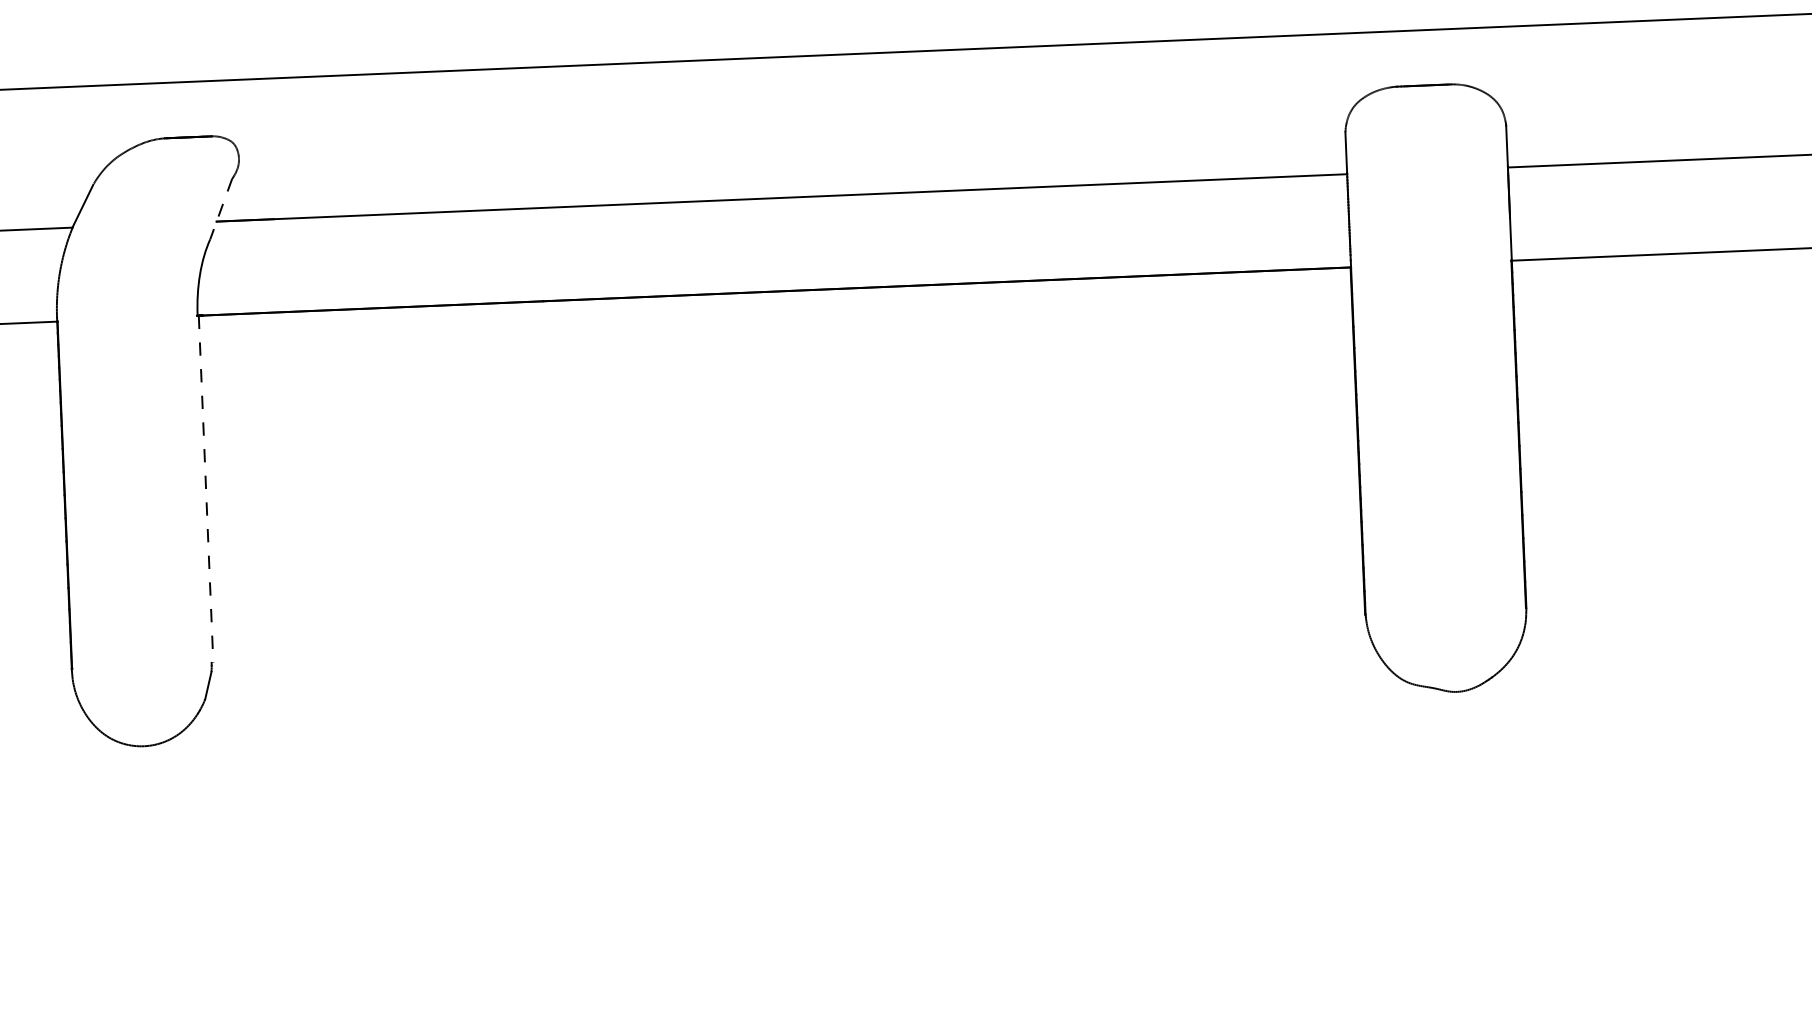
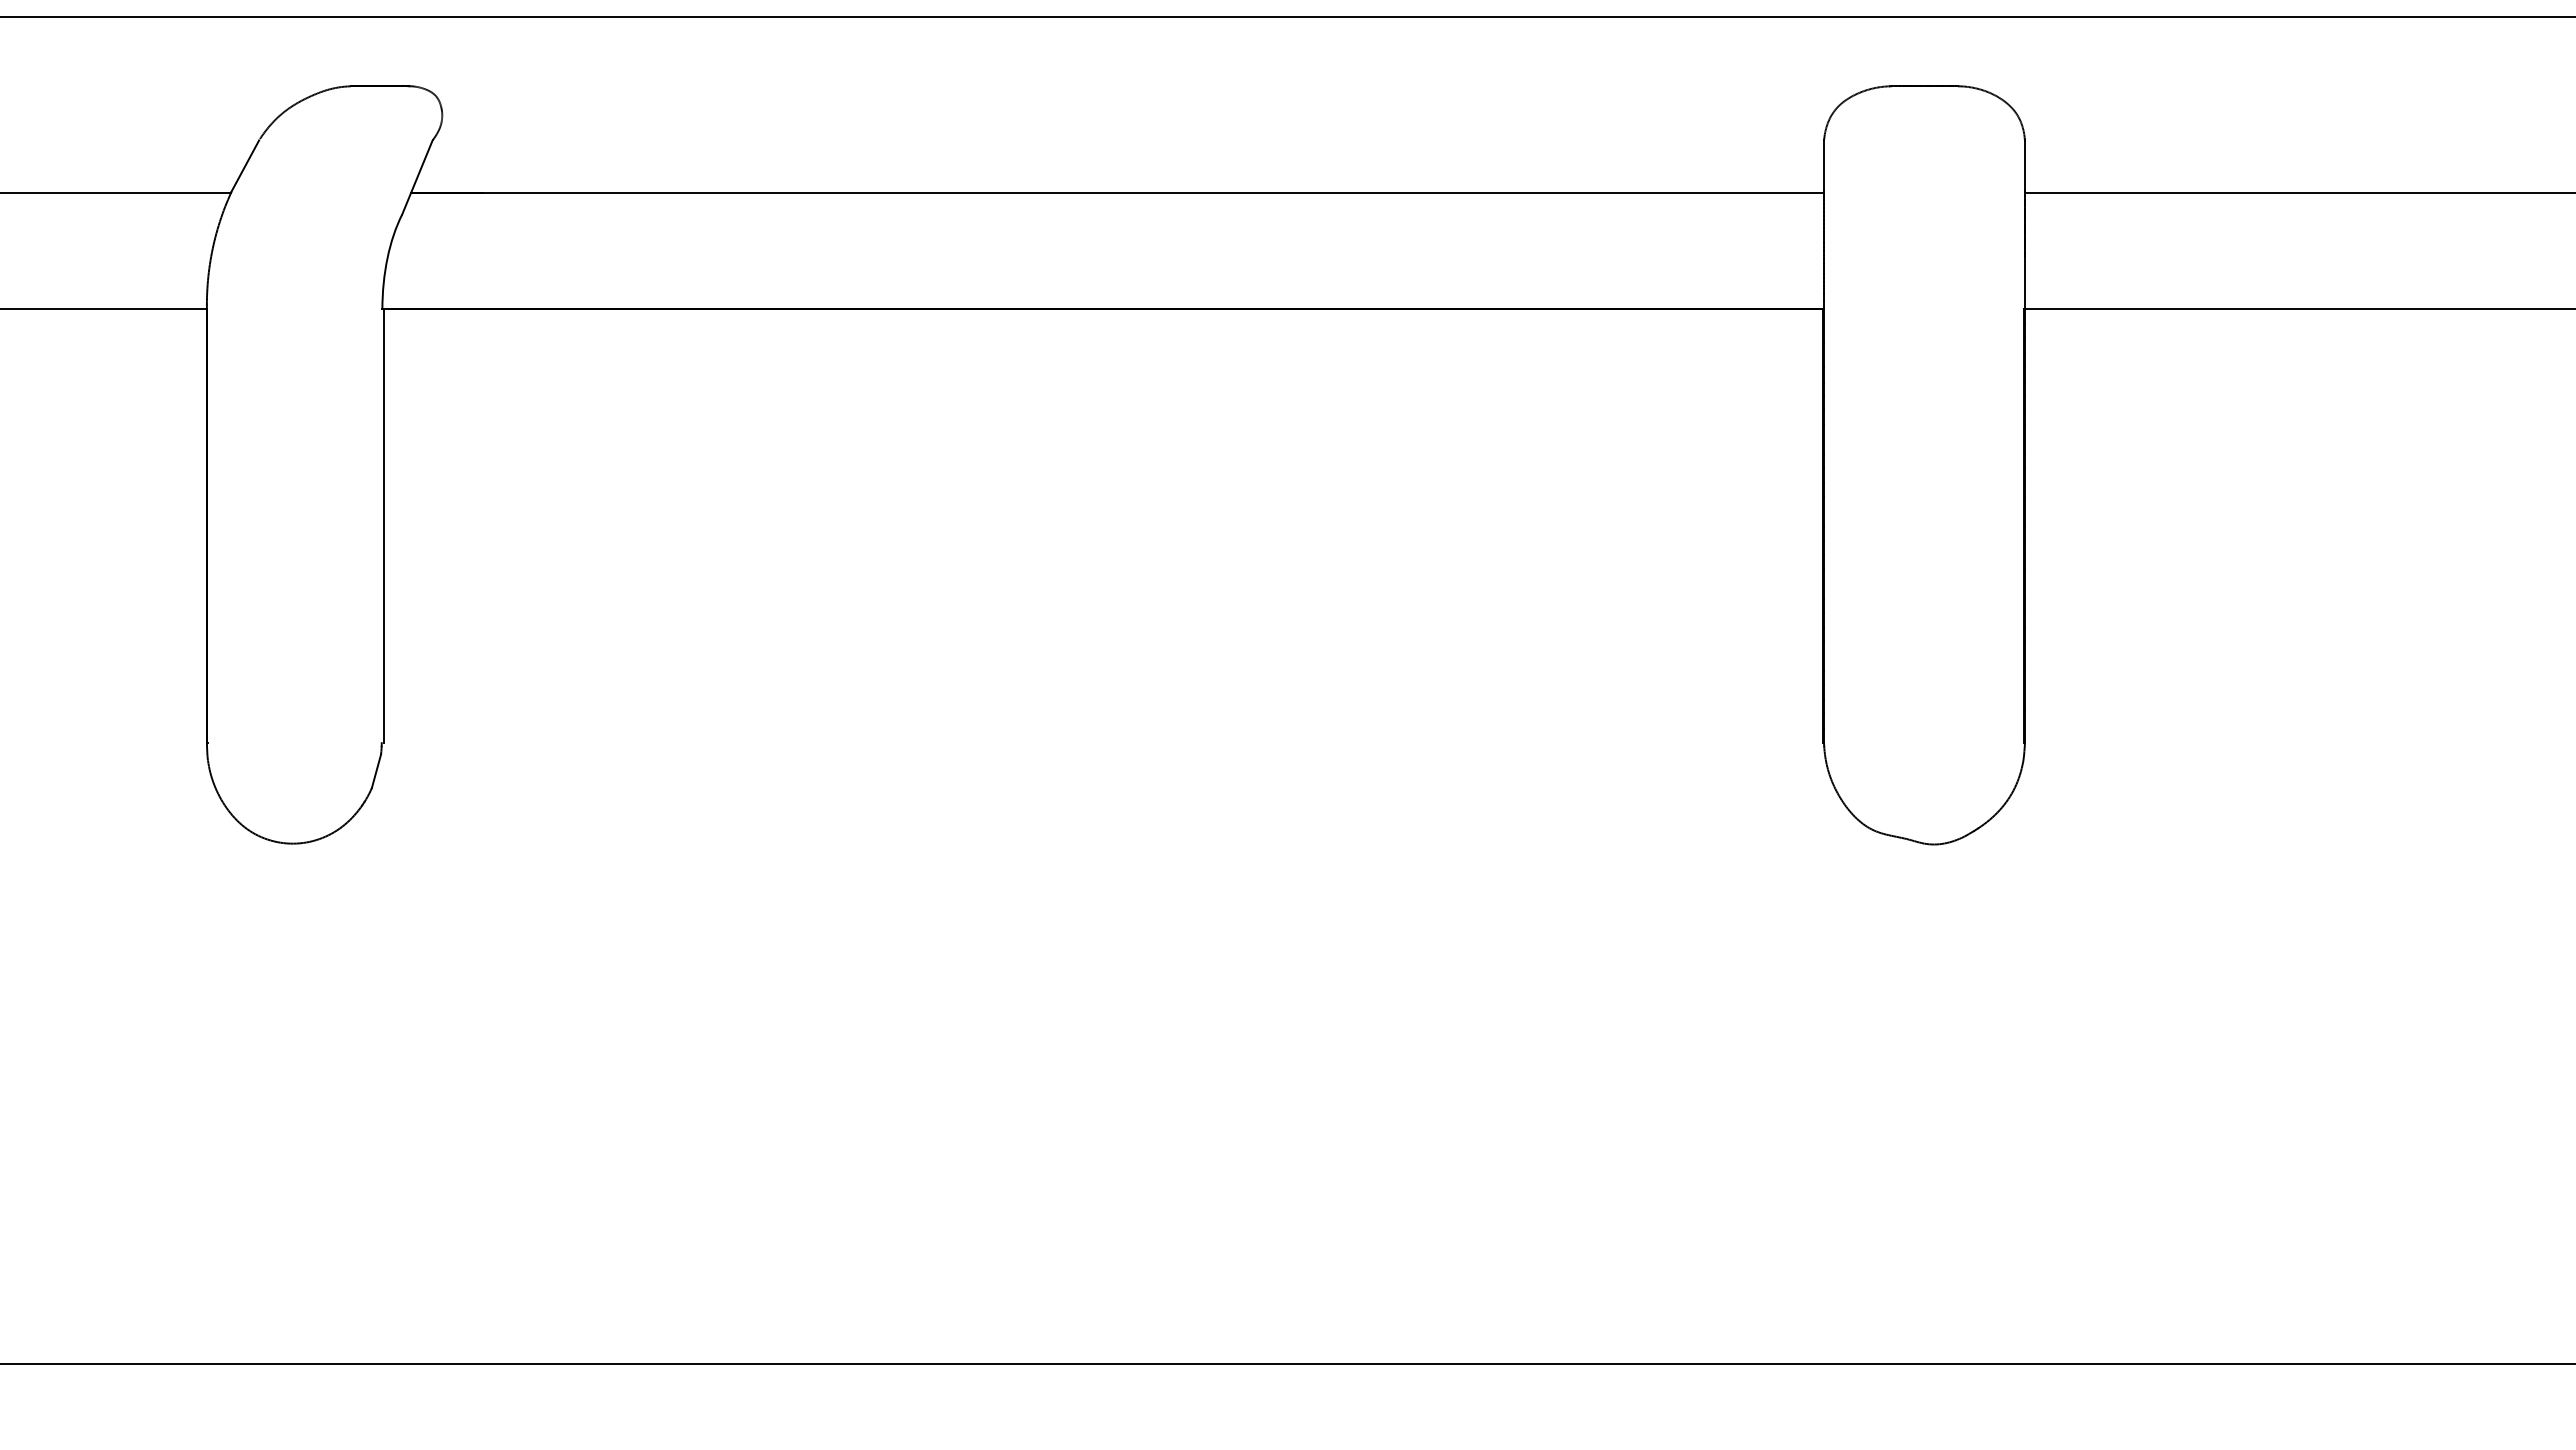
line: (221, 209) -> (417, 178), dashed -> solid
line: (205, 489) -> (383, 526), dashed -> solid

